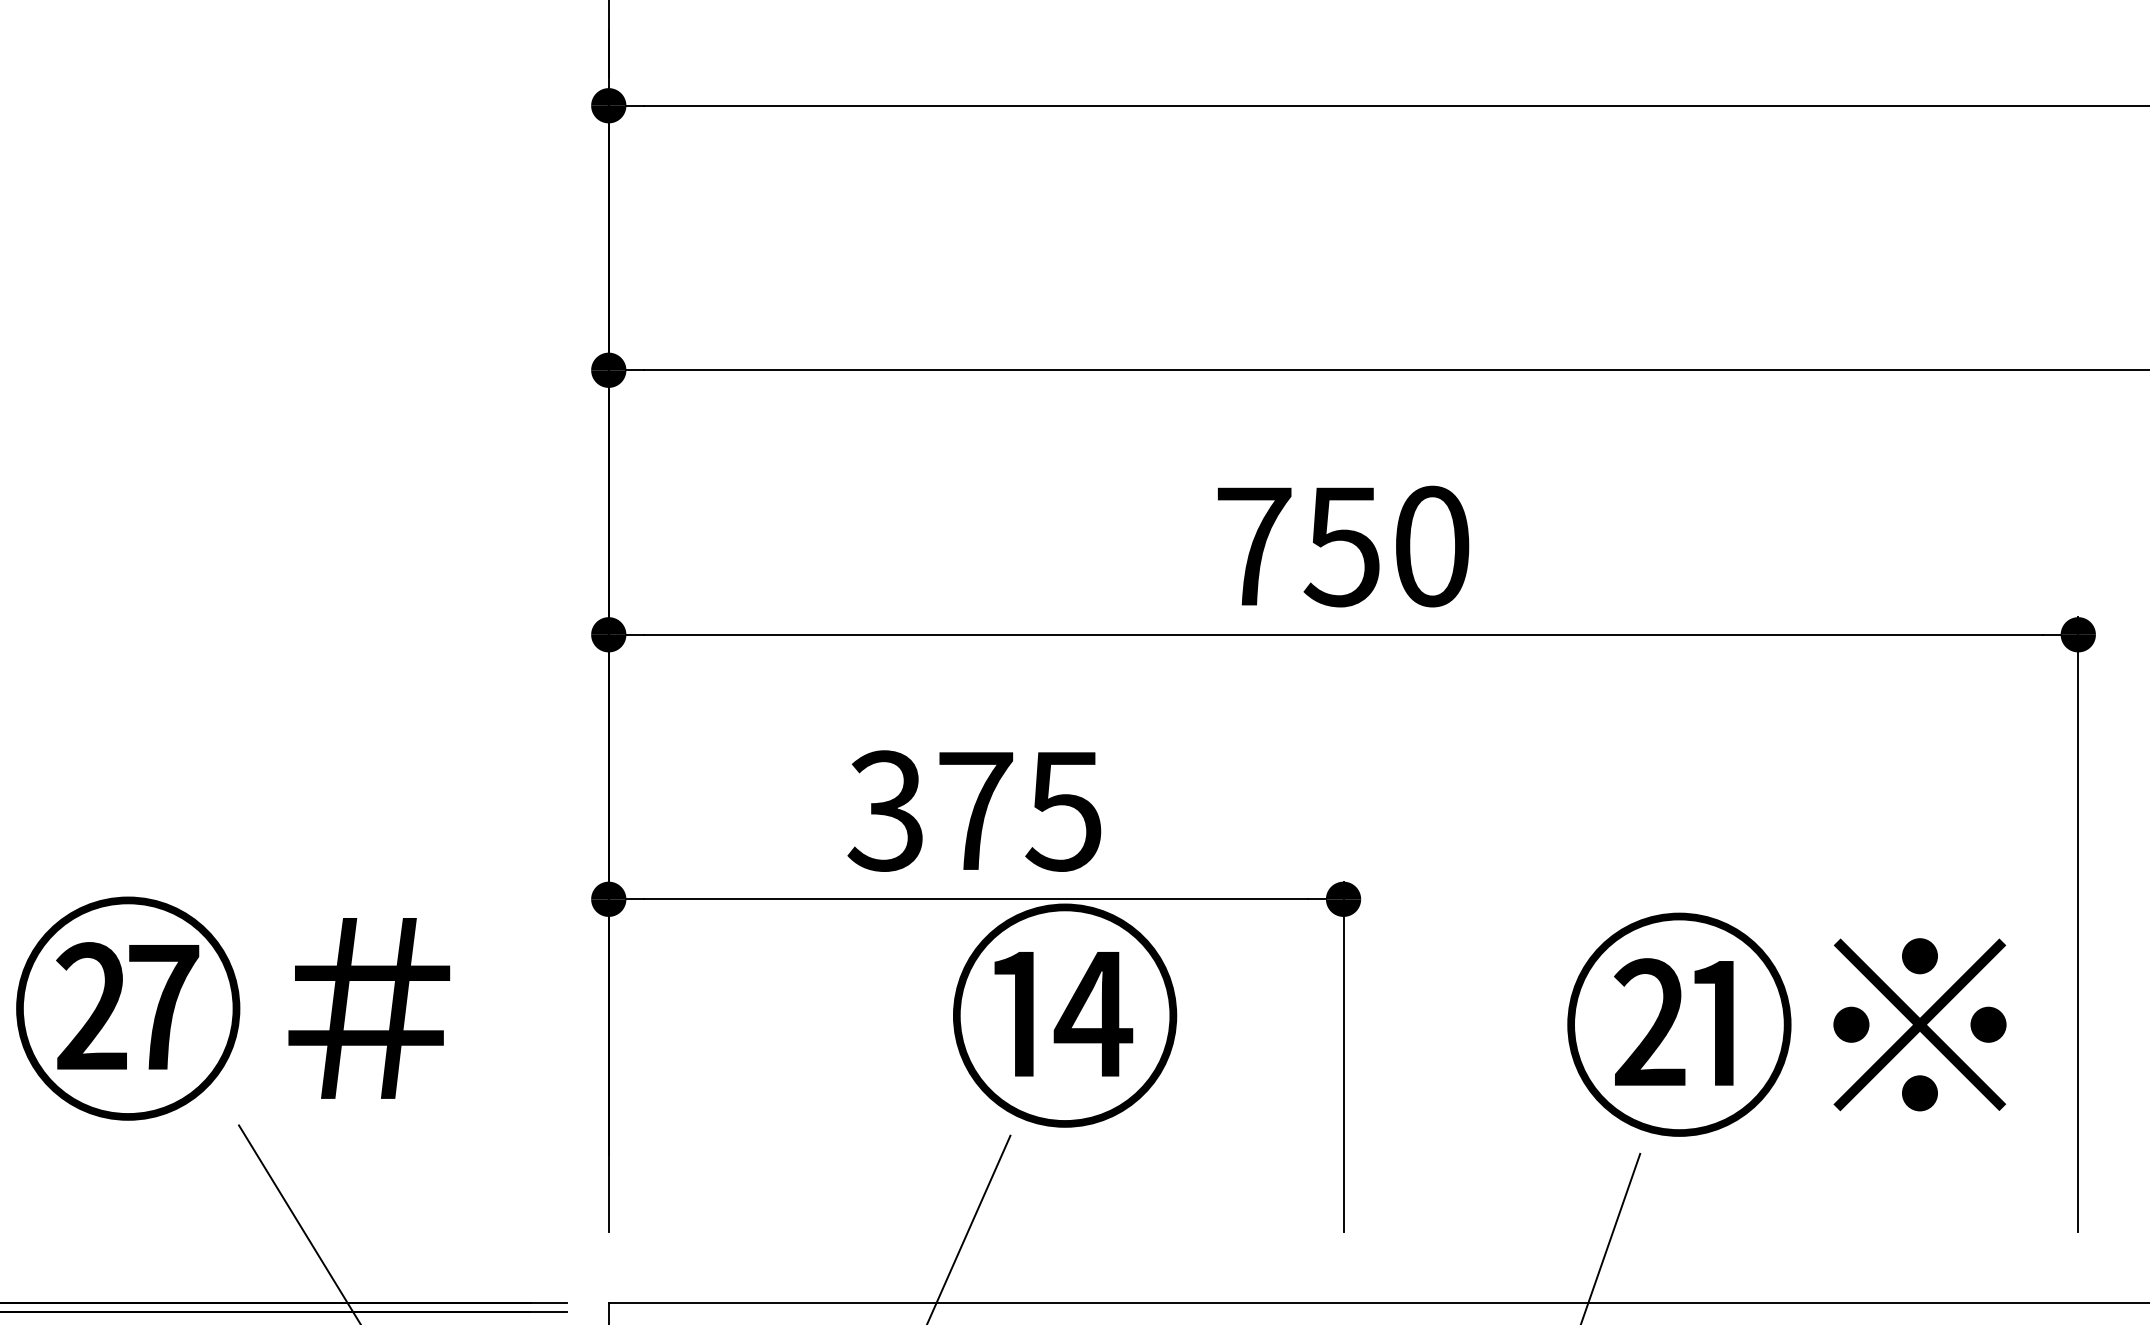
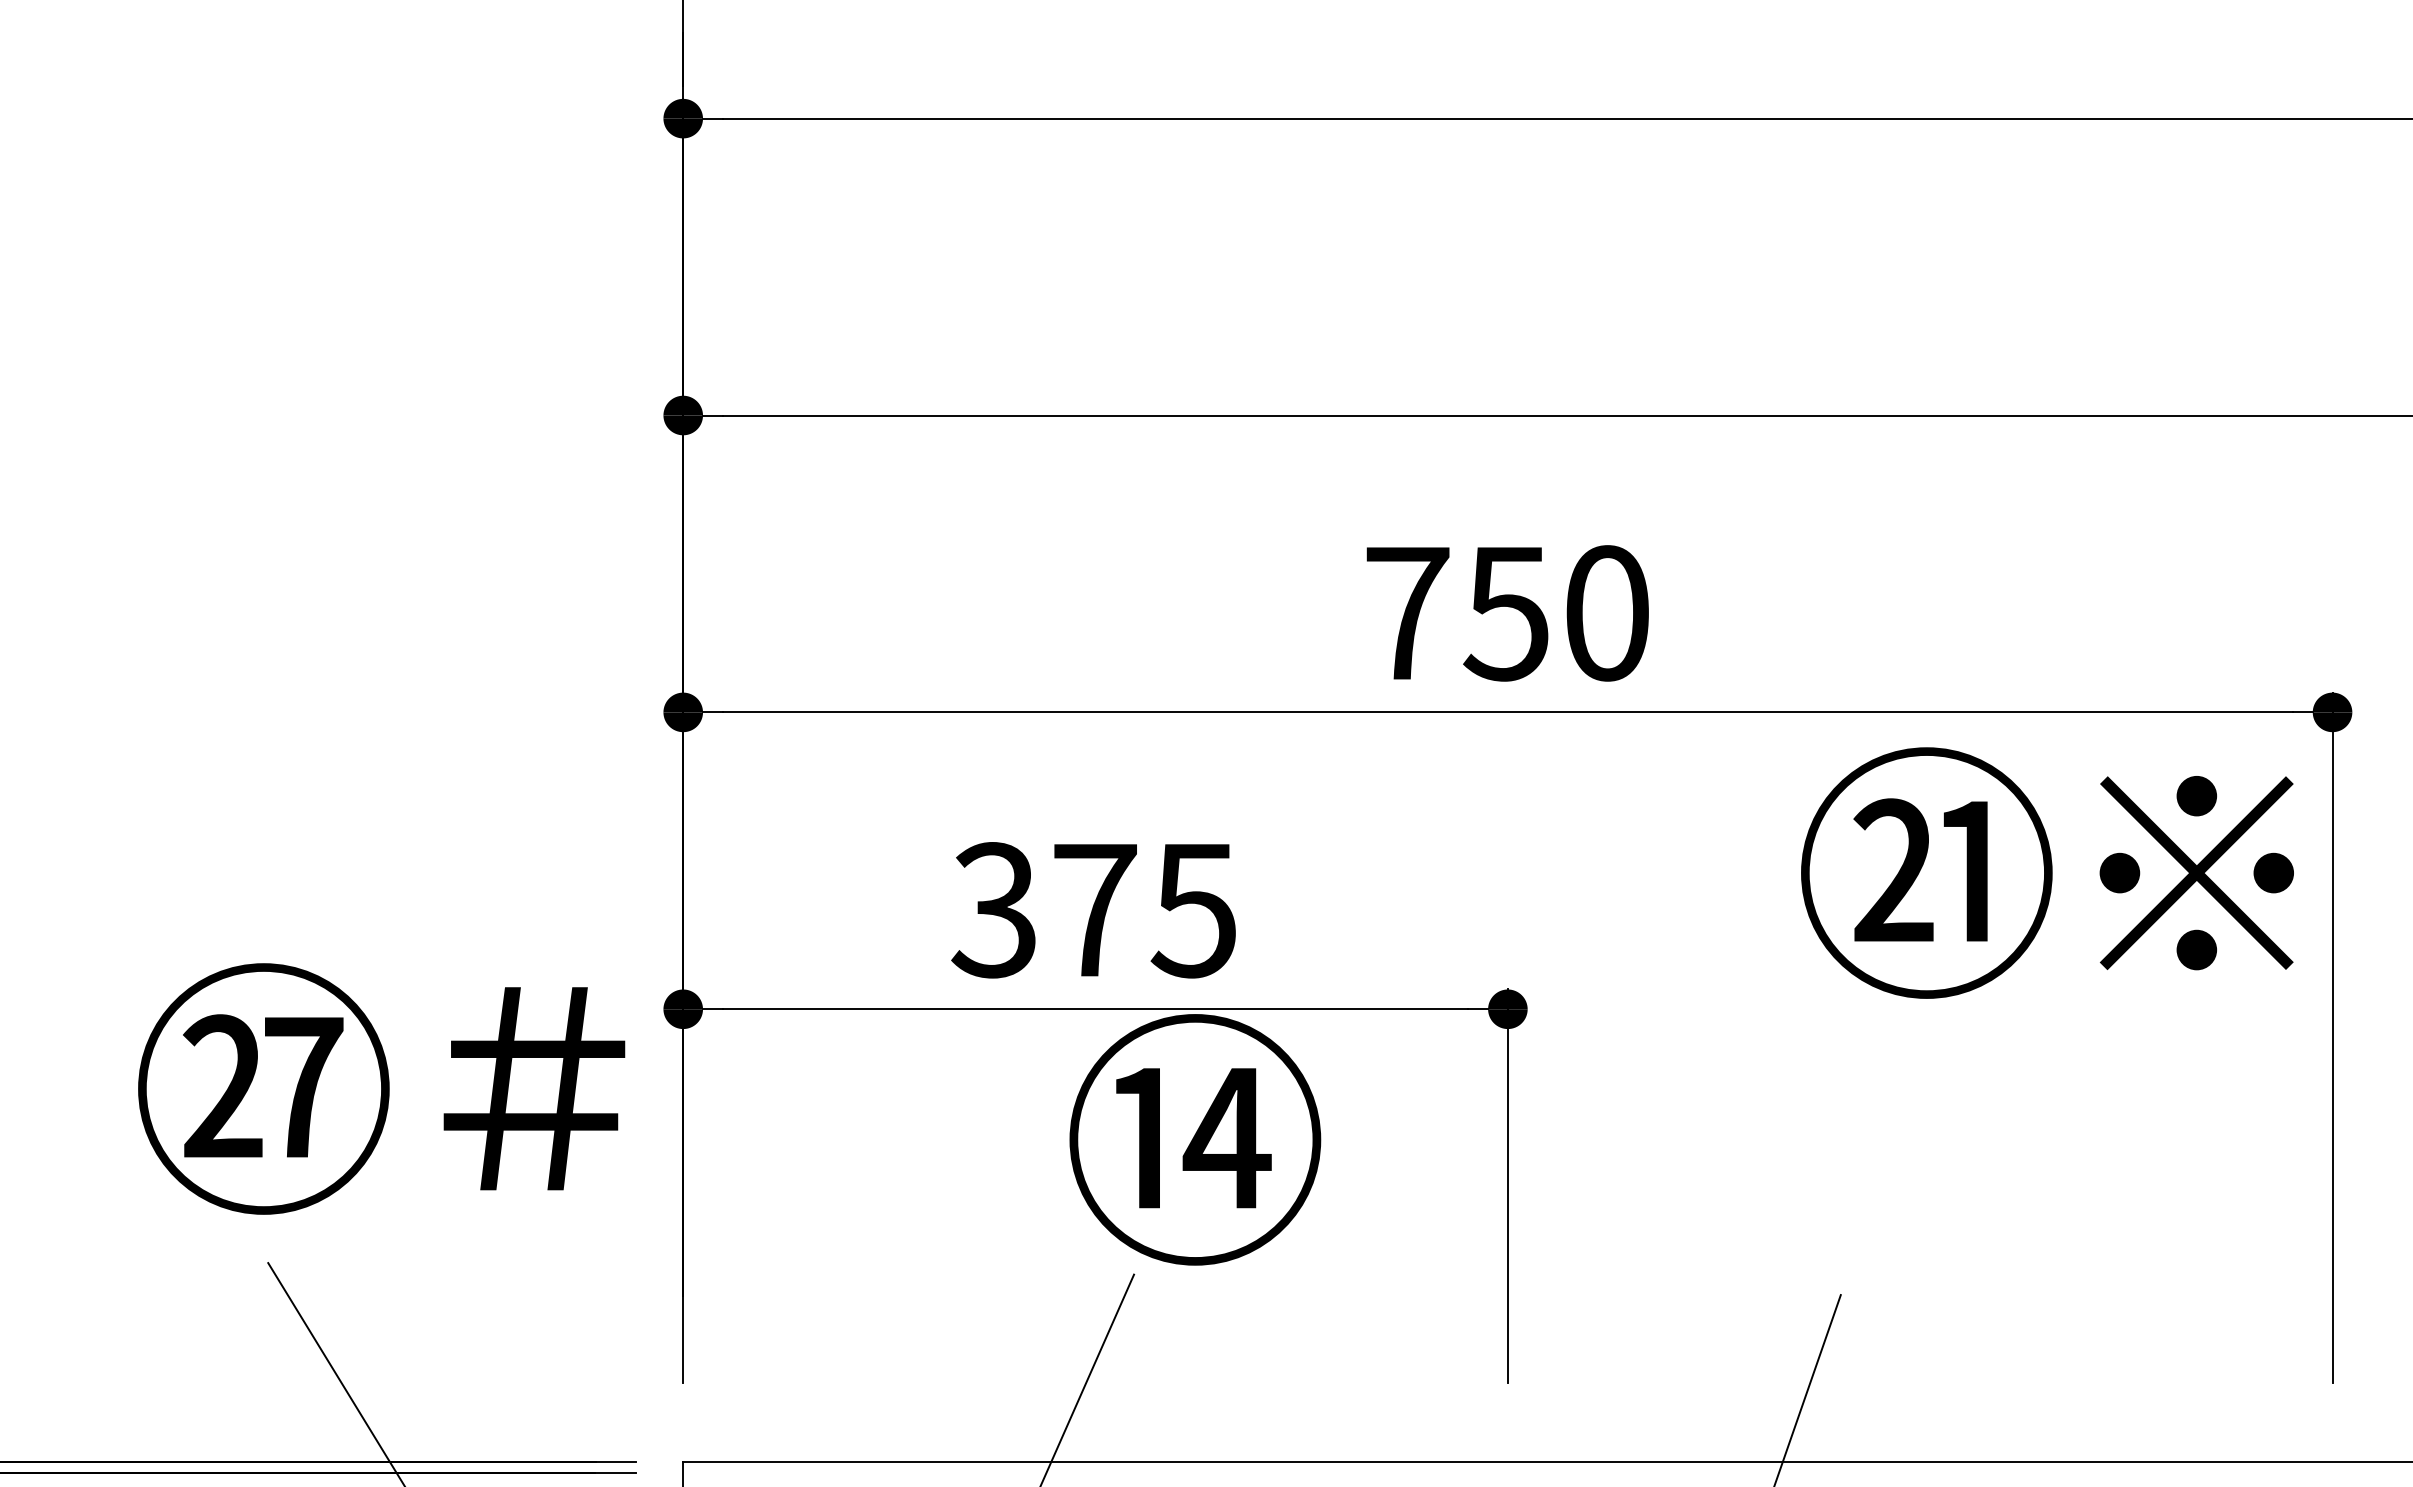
text: (233, 1008) -> (381, 1088), moved
text: (1786, 1024) -> (2047, 872), moved

